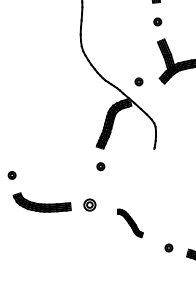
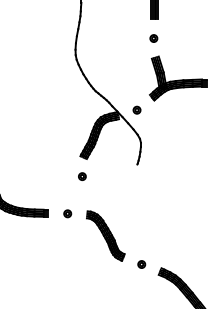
part: (138, 81) -> (136, 109), moved
part: (89, 204) -> (67, 213), size x0.62
part: (129, 222) -> (105, 235), size x1.67

